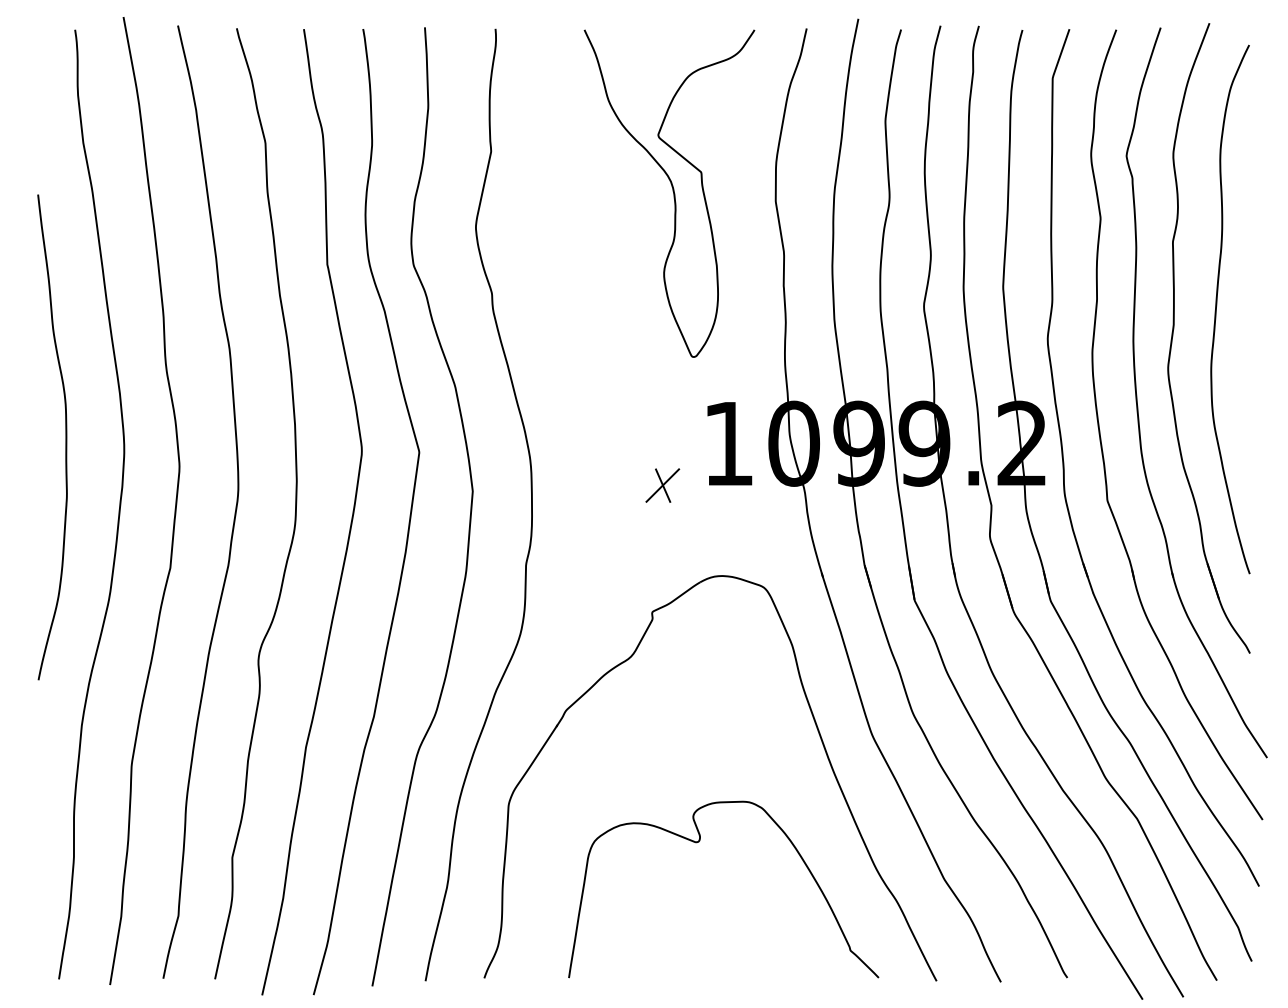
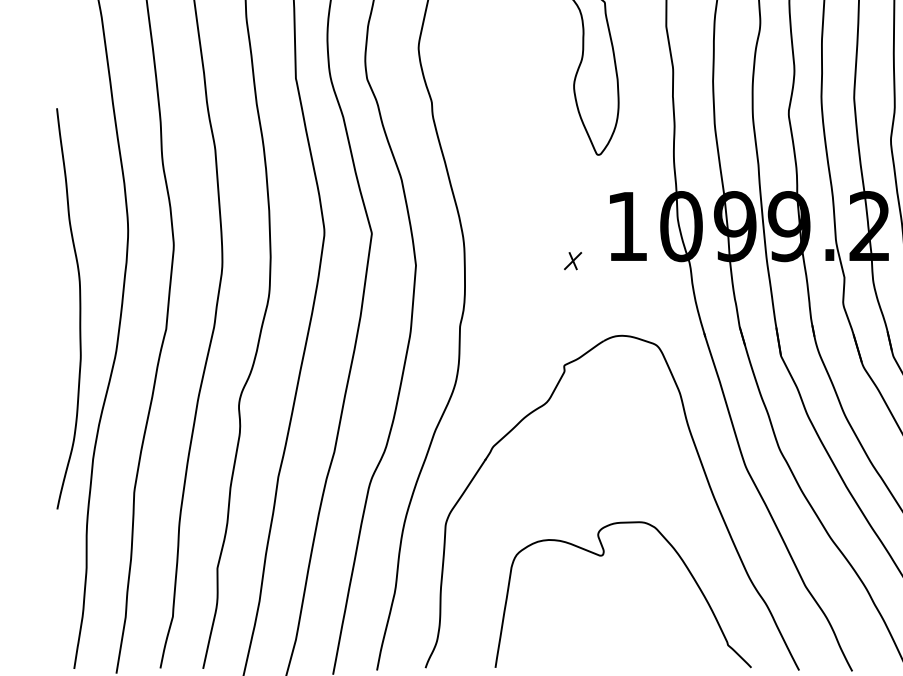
curve: (65, 437) -> (79, 308), moved
part: (662, 485) -> (572, 261), size x0.6

